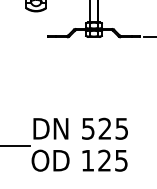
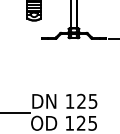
text: (87, 128) -> (69, 101), 525 -> 125

